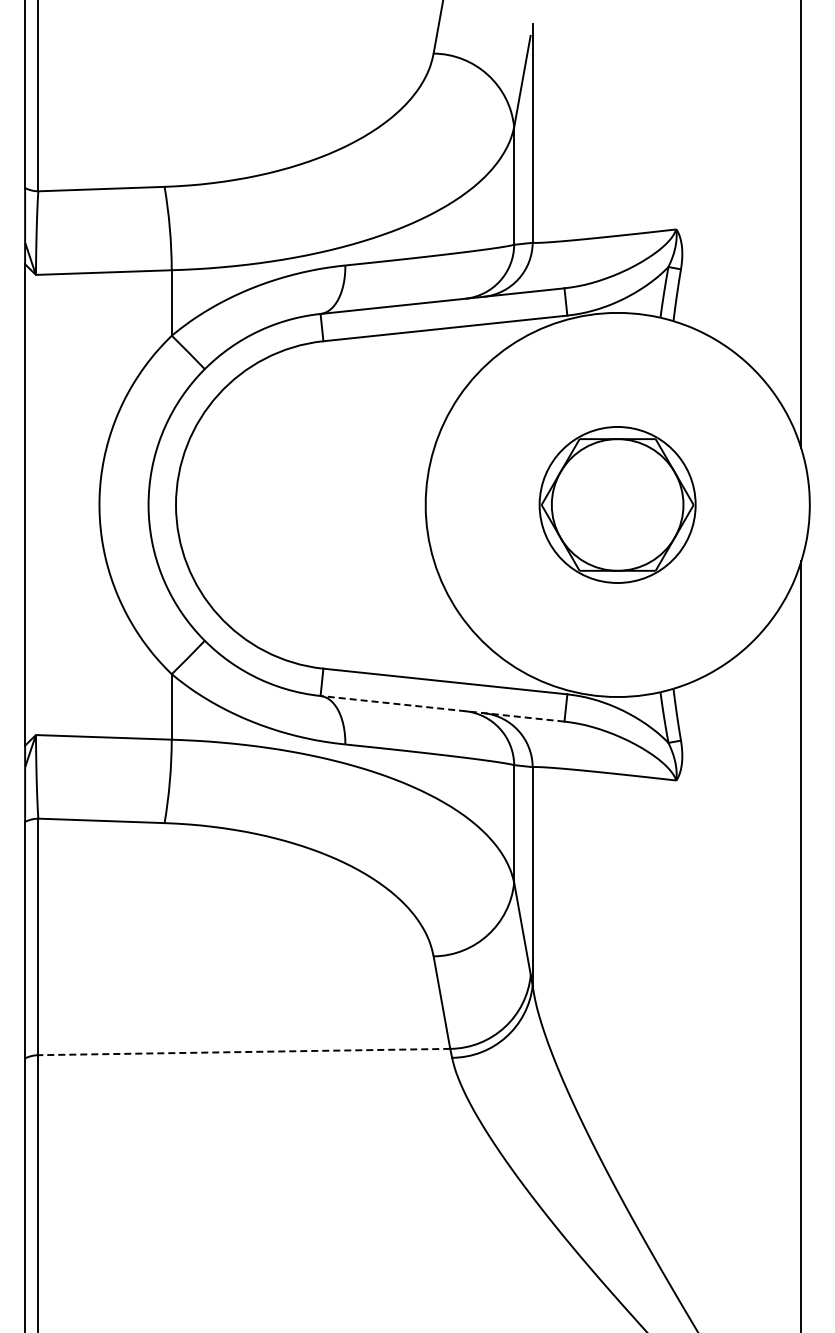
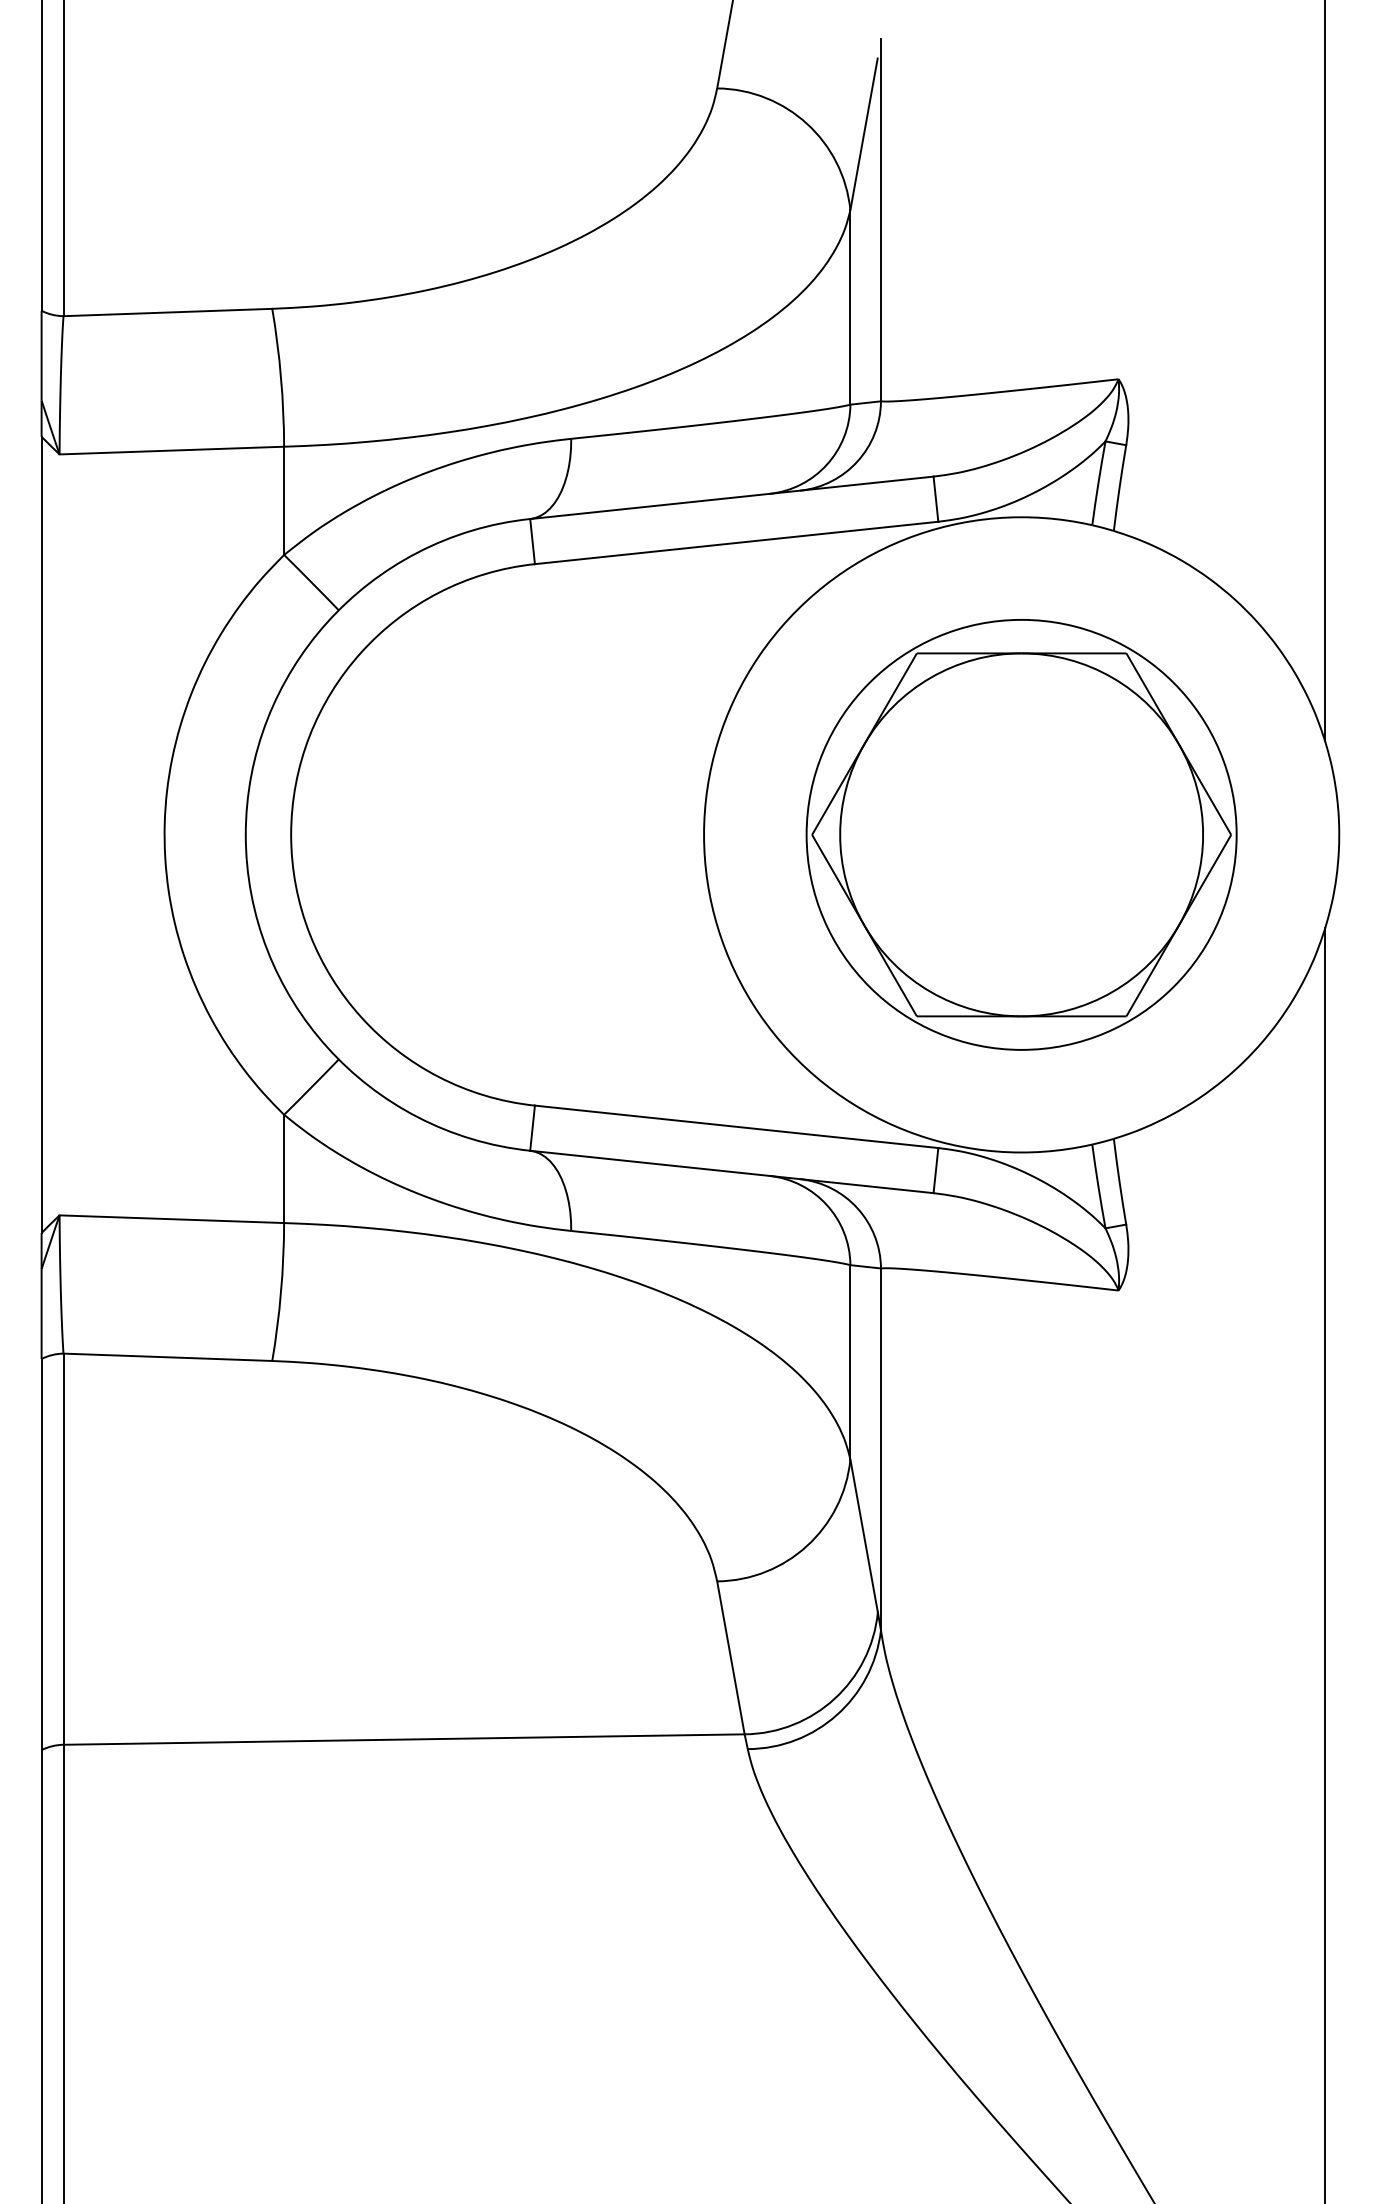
part: (617, 504) -> (1021, 834), size x1.67
line: (442, 708) -> (731, 1171), dashed -> solid
line: (244, 1052) -> (404, 1740), dashed -> solid

